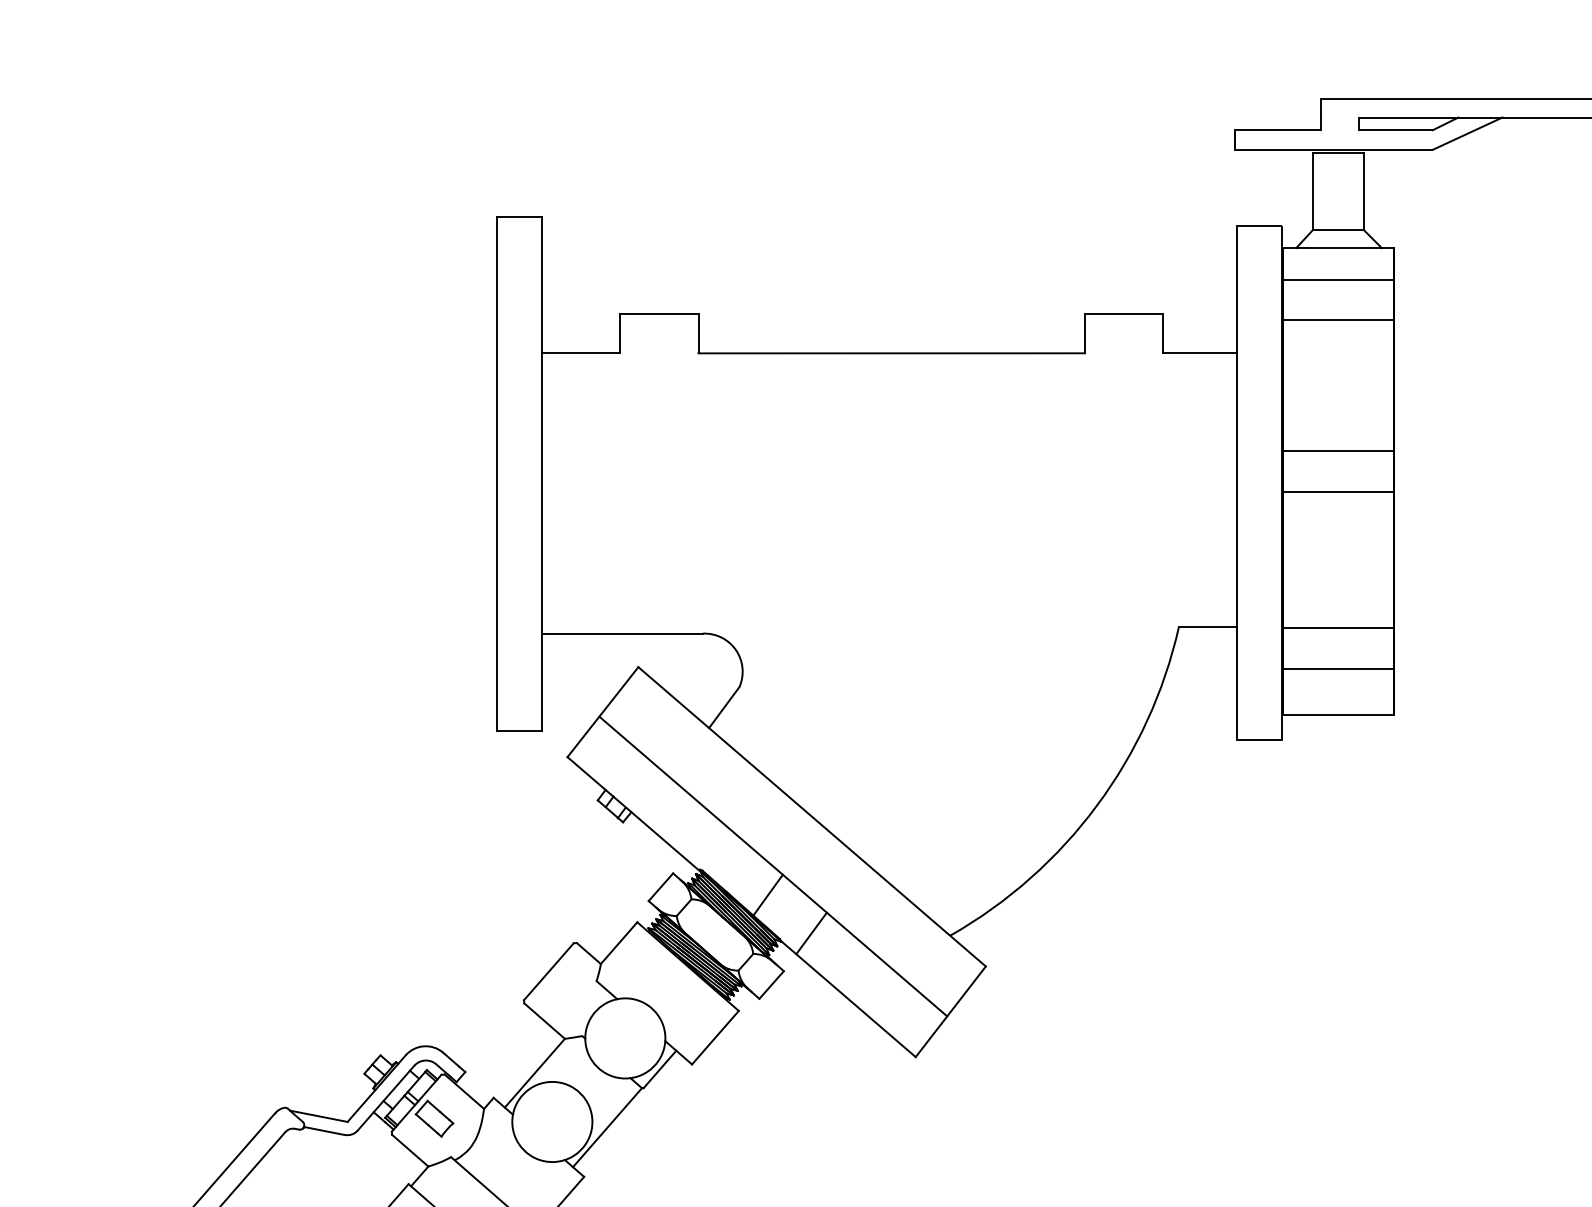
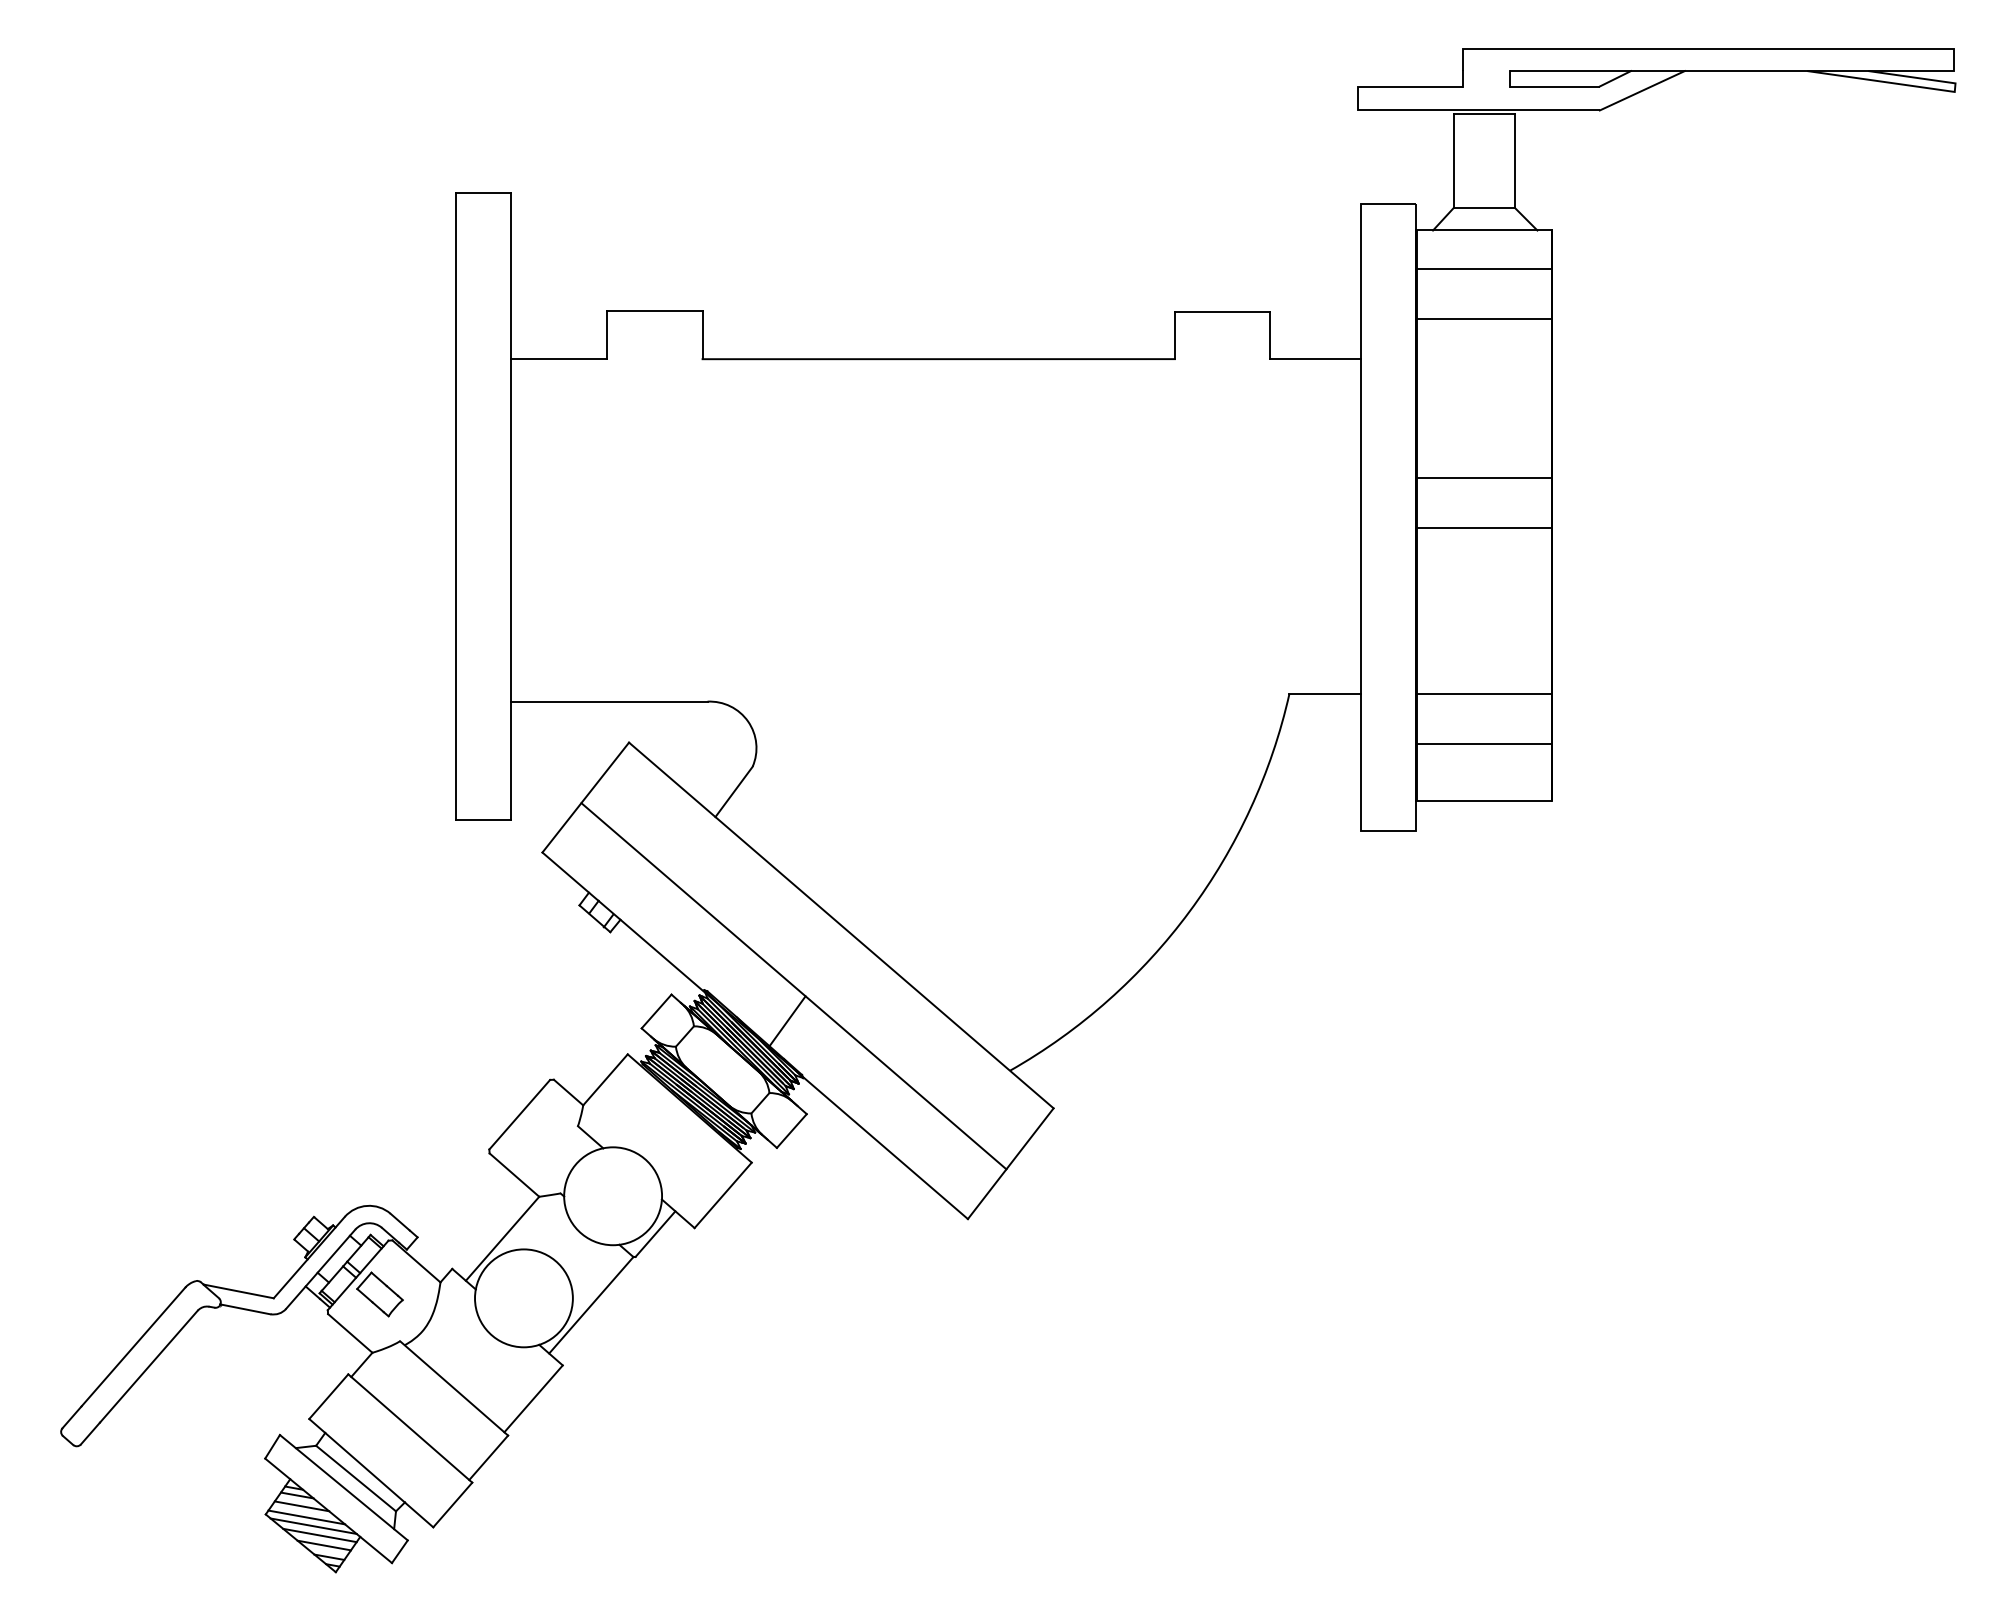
line: (811, 933) -> (840, 1067), removed

